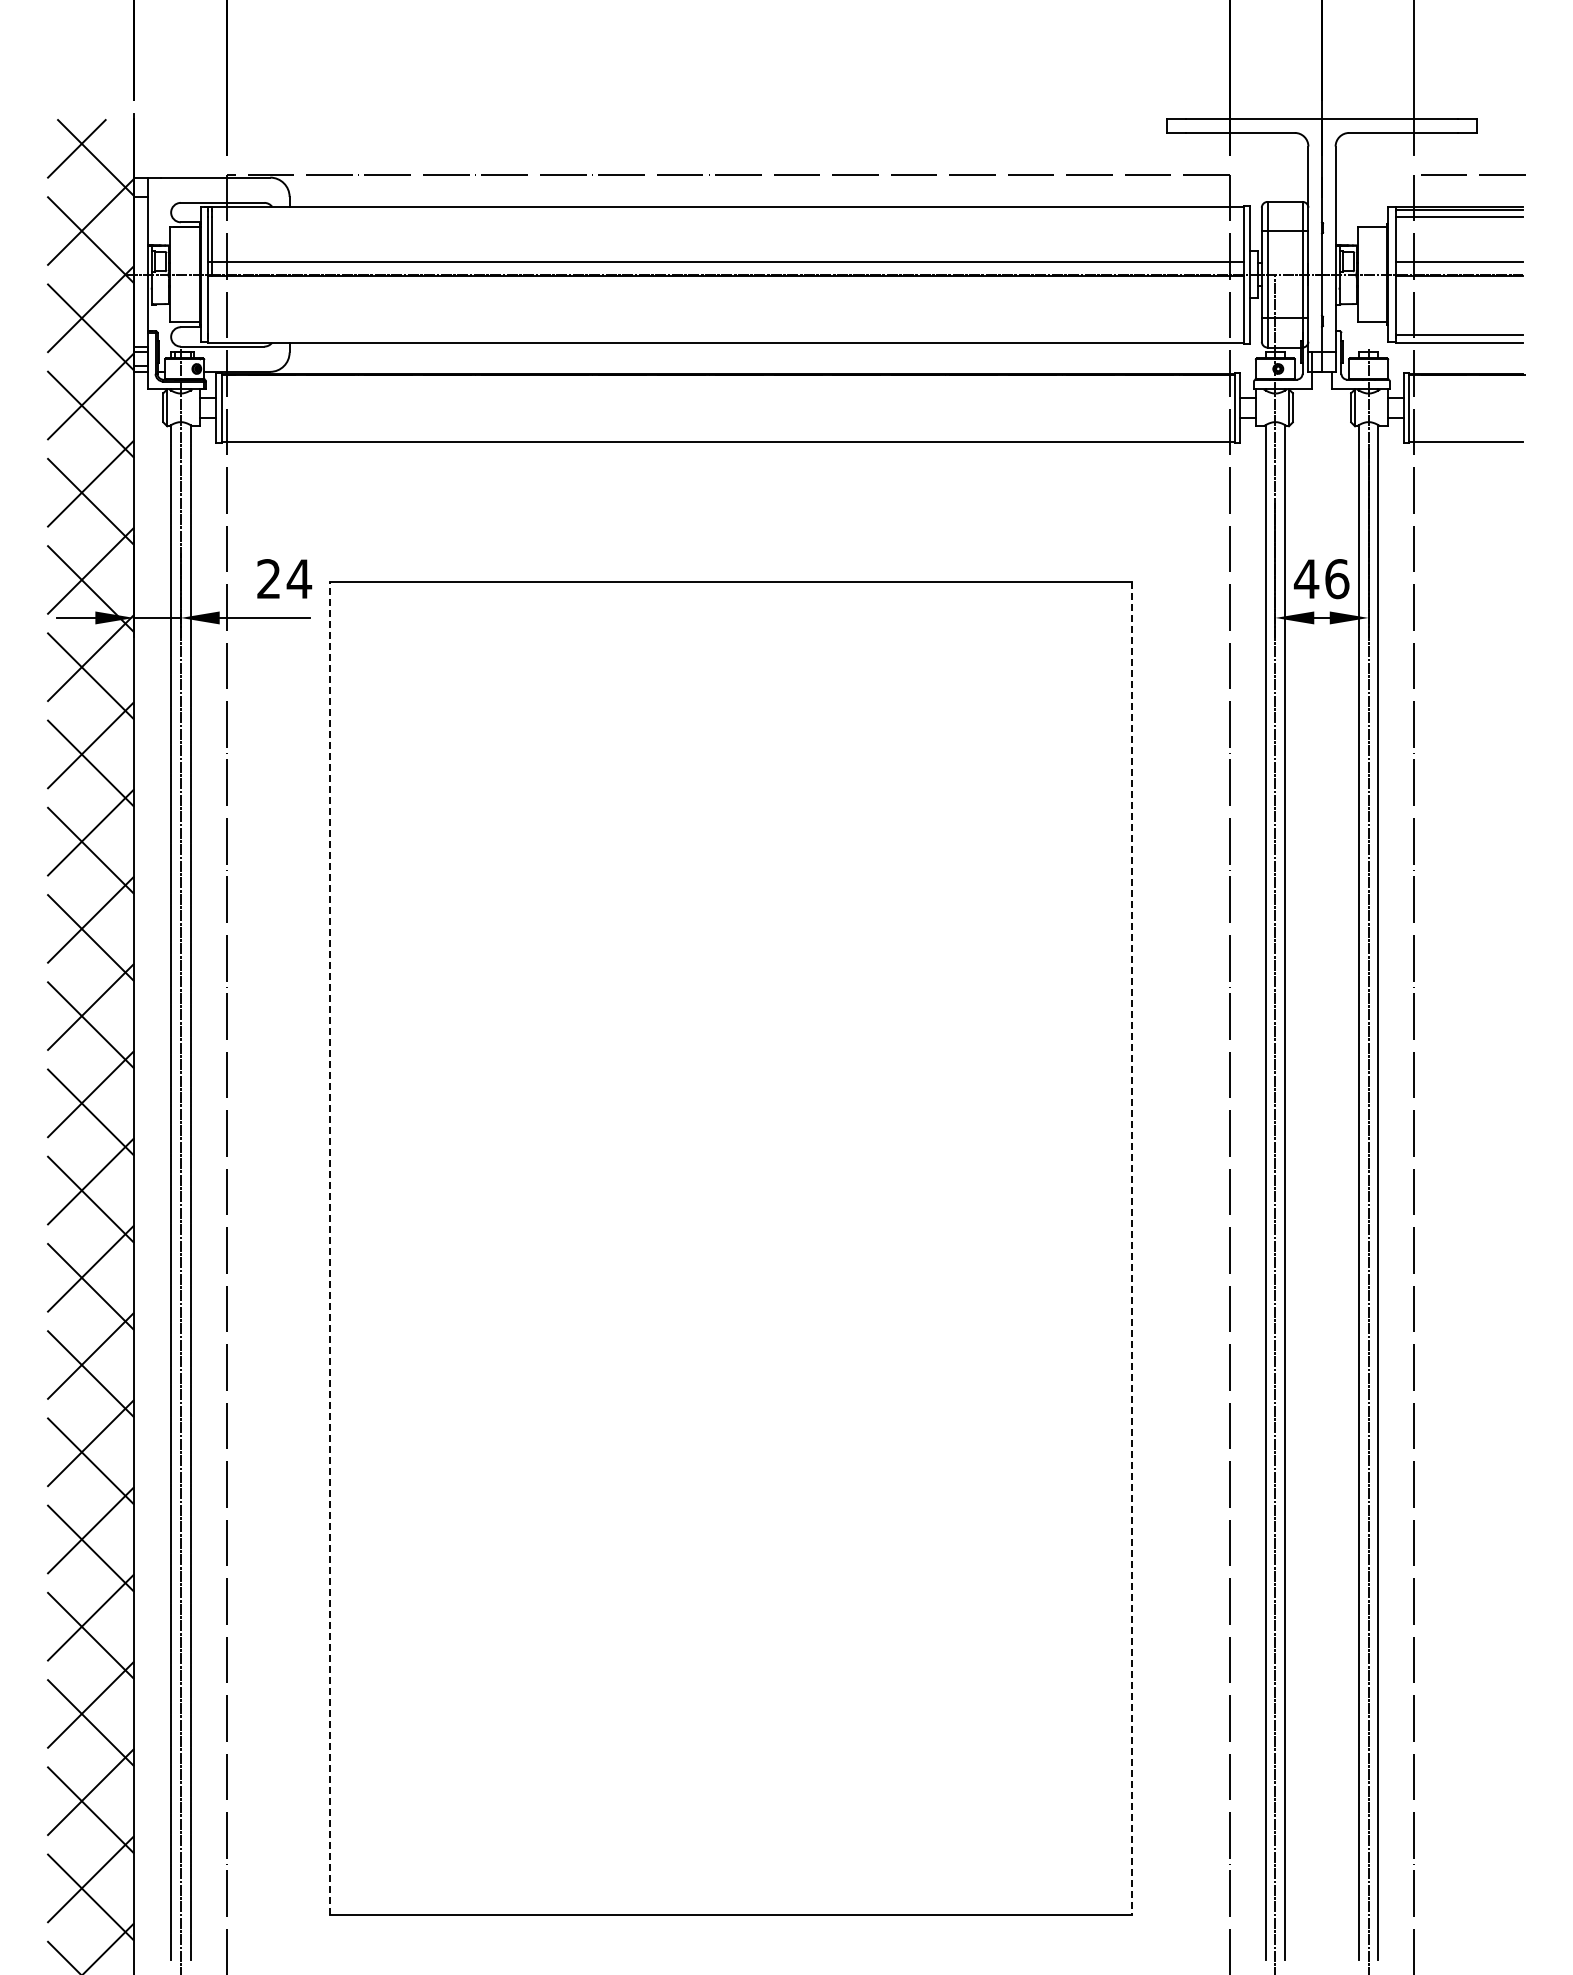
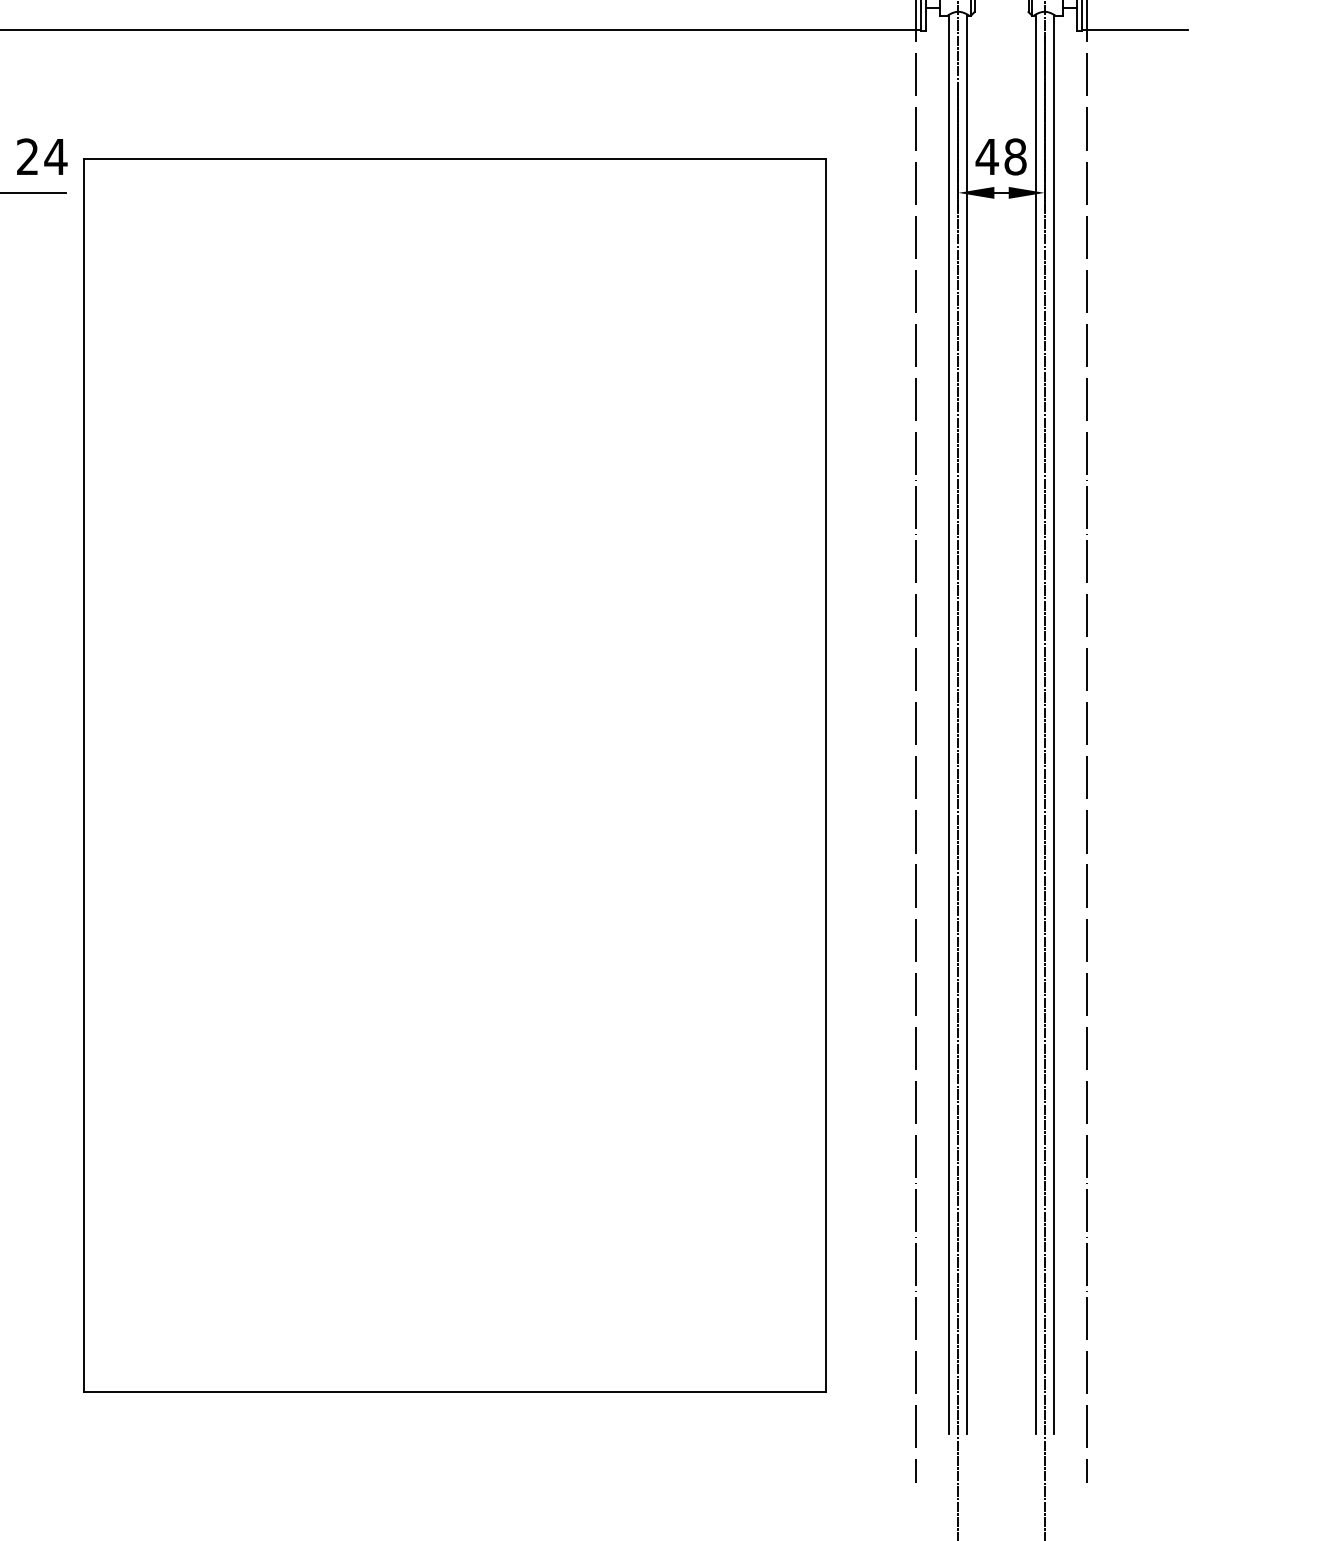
text: (1337, 579) -> (1015, 157), 46 -> 48
line: (330, 1248) -> (84, 775), dashed -> solid
line: (1131, 1248) -> (825, 775), dashed -> solid

